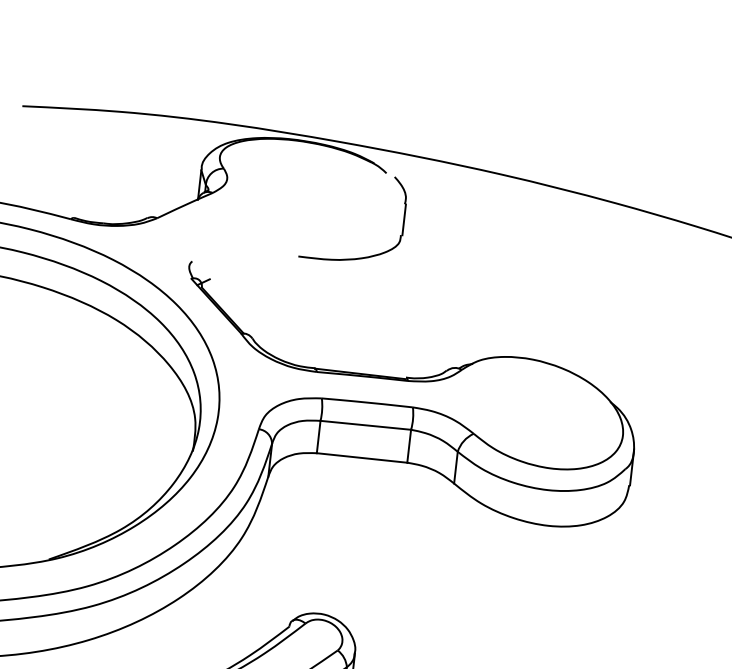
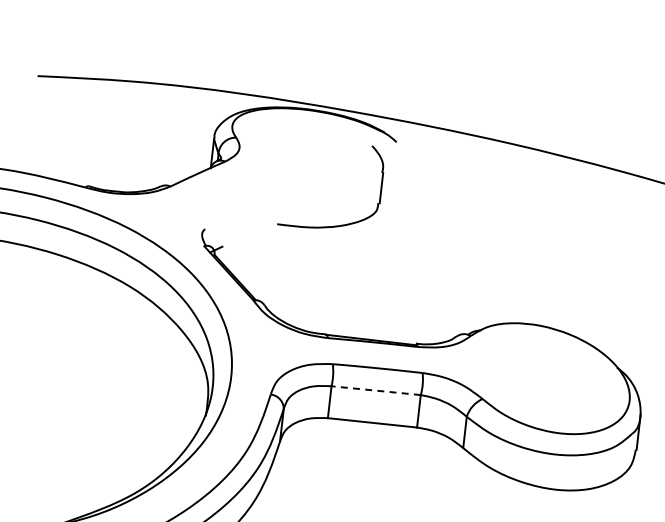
part: (358, 257) -> (336, 225), moved
line: (365, 425) -> (375, 390), solid -> dashed

